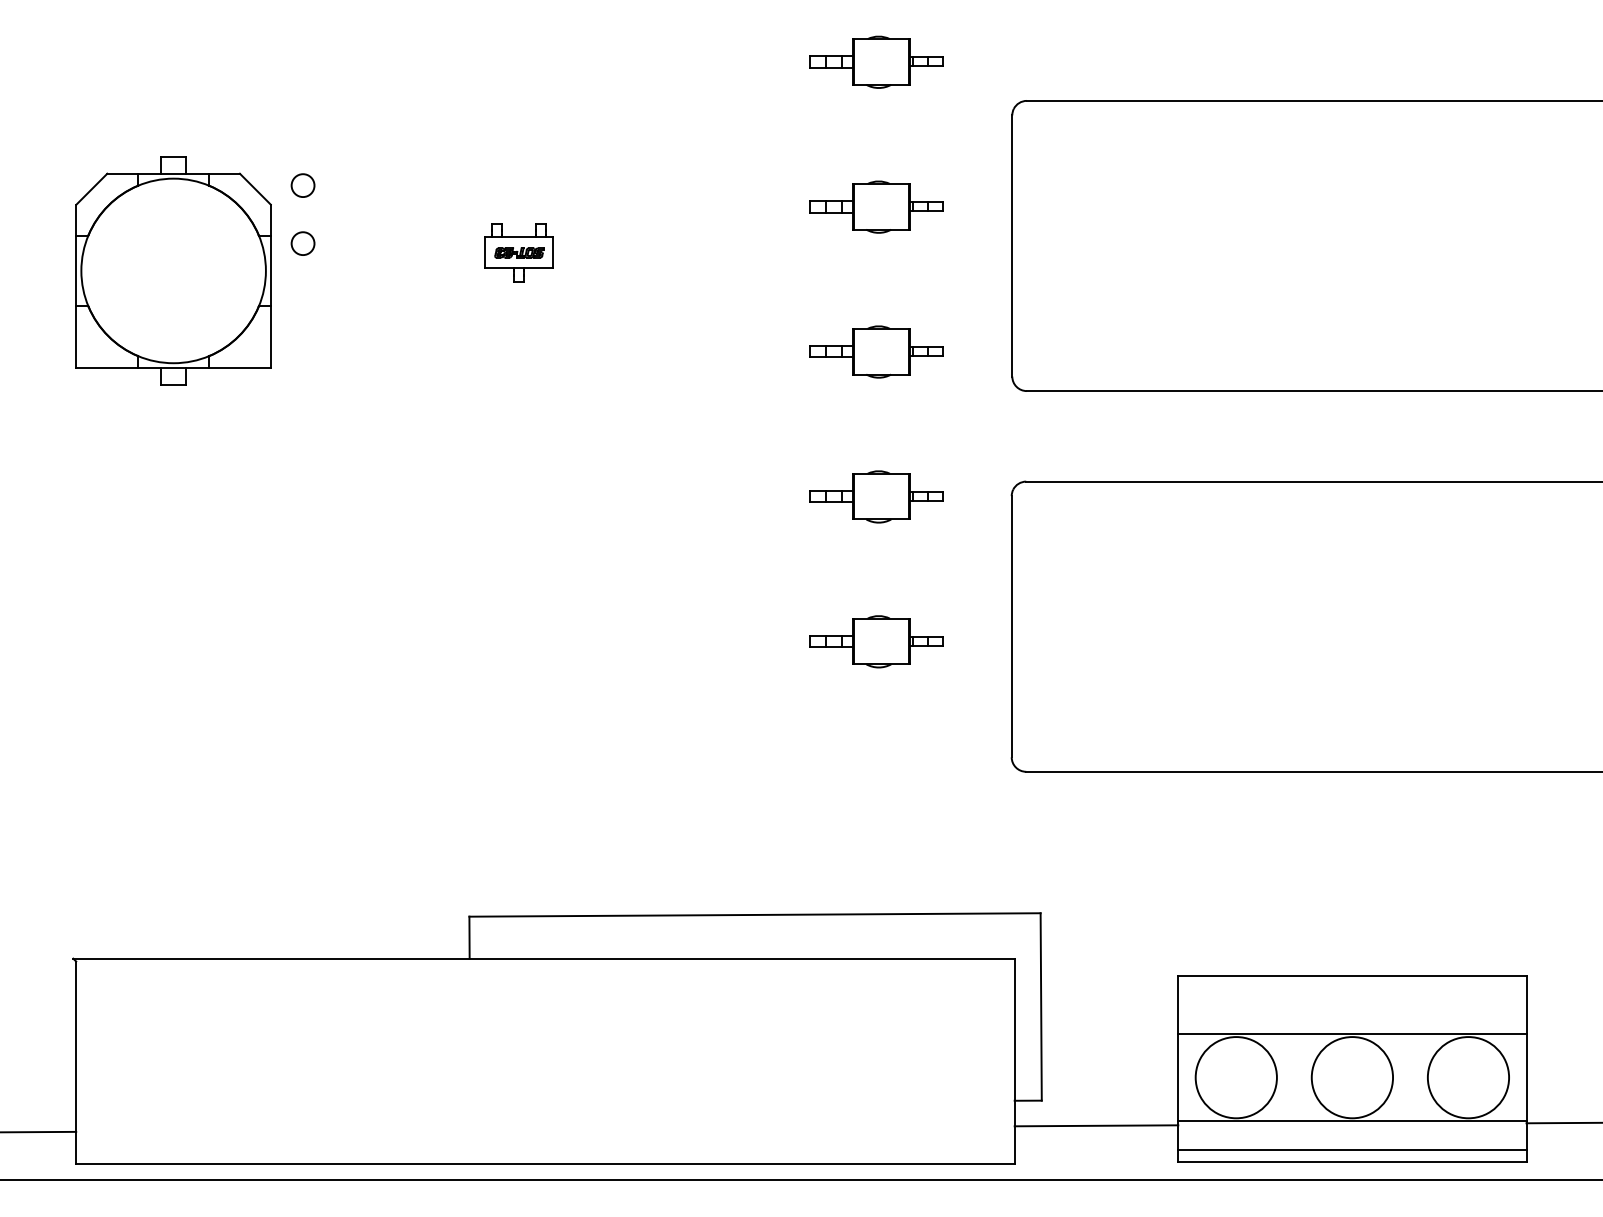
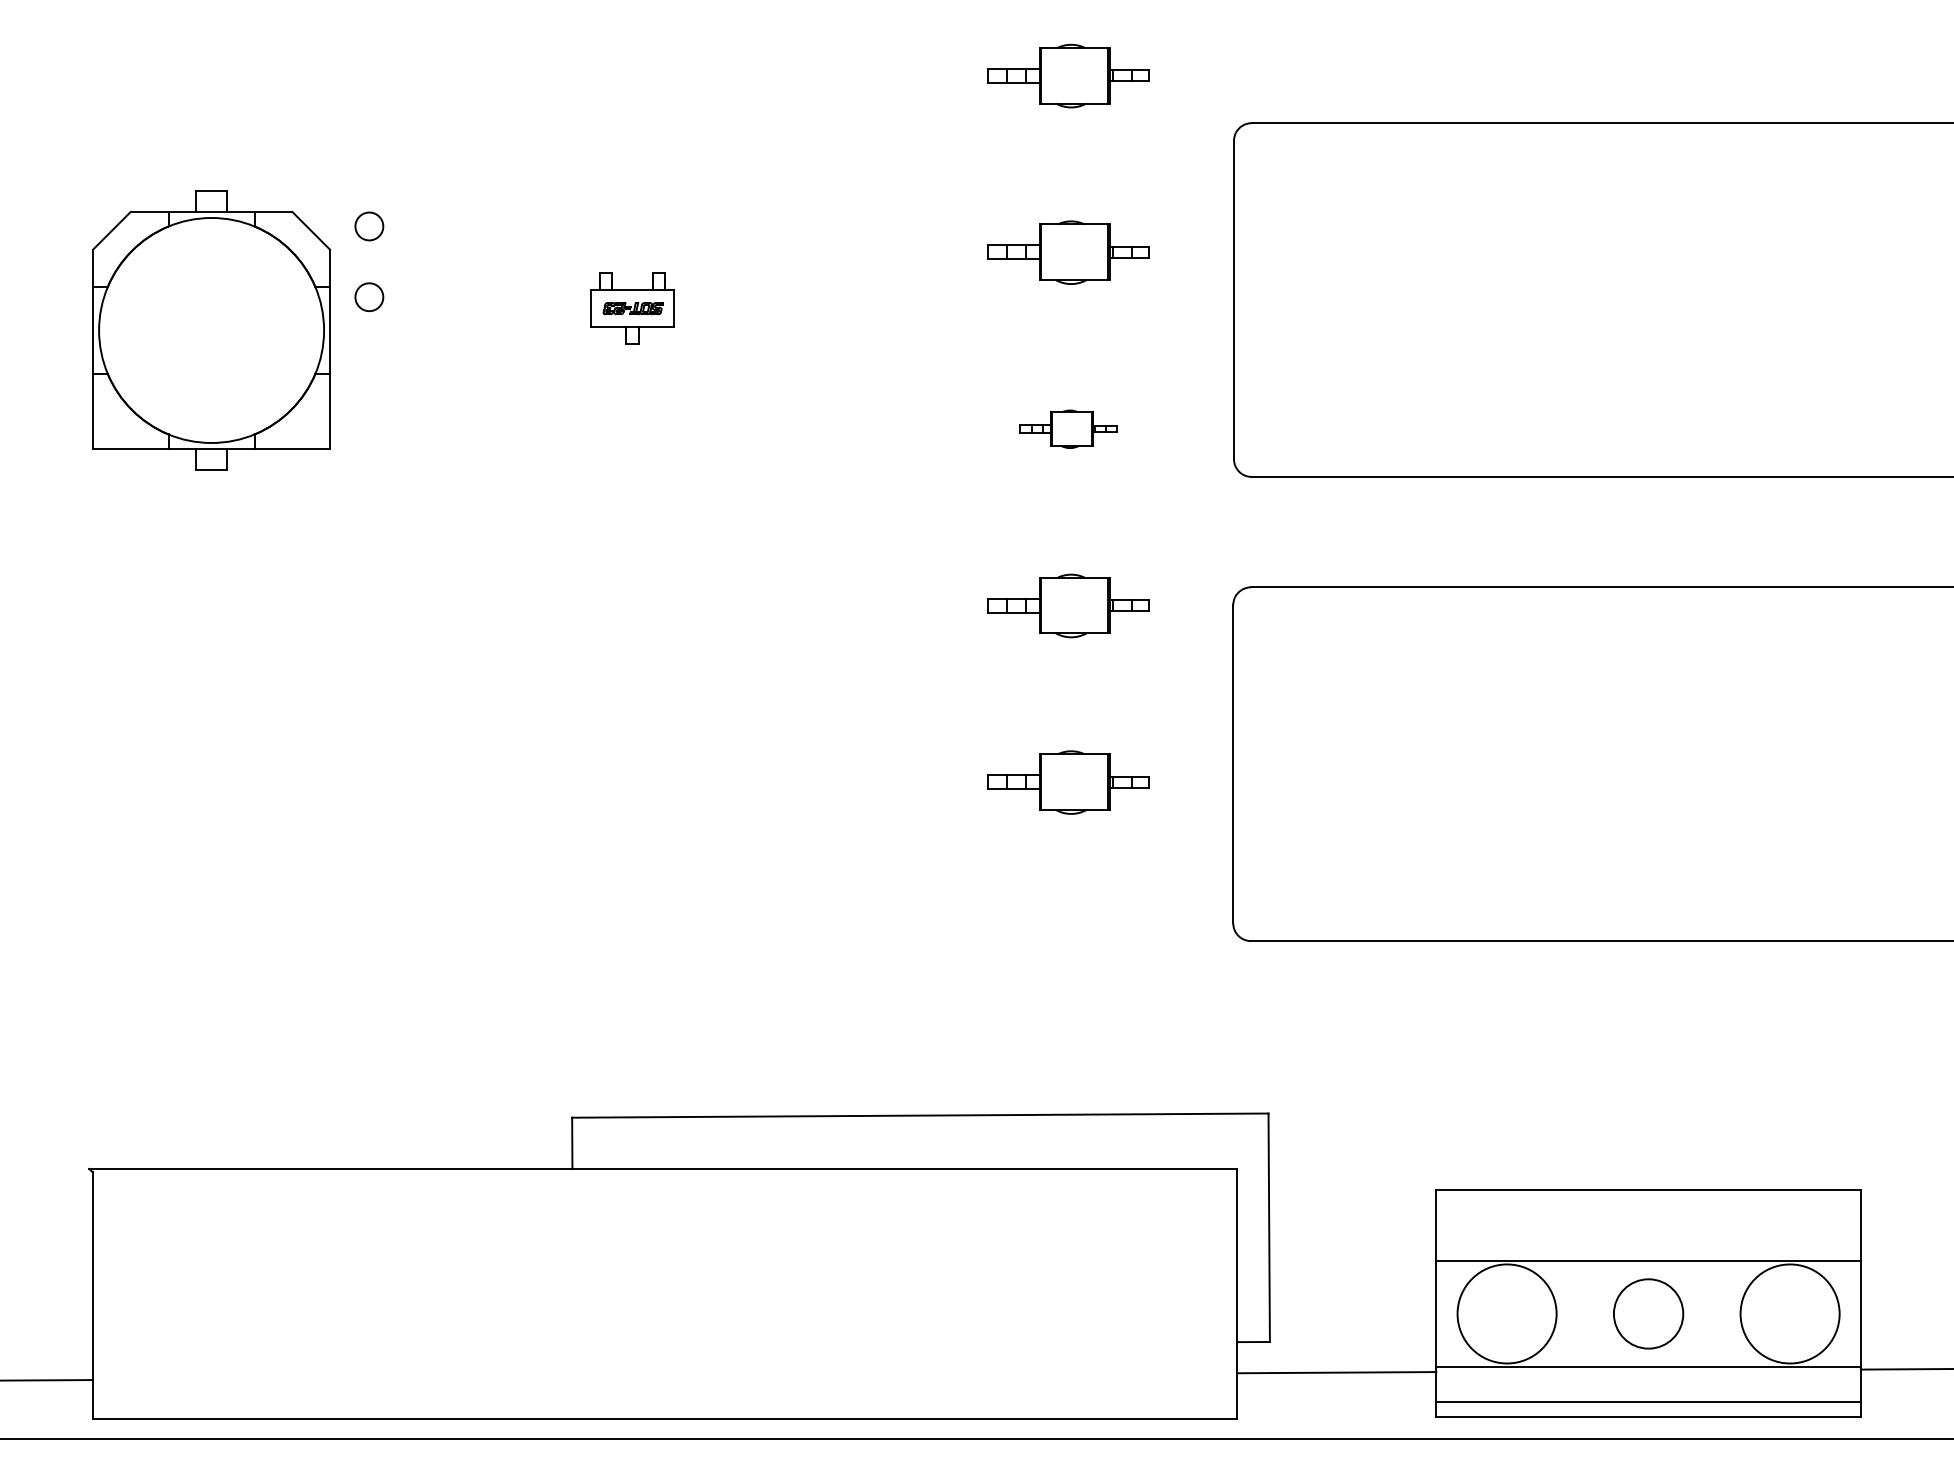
part: (876, 351) -> (1068, 428), size x0.6
circle: (1352, 1077) -> (1648, 1313), size x0.7

